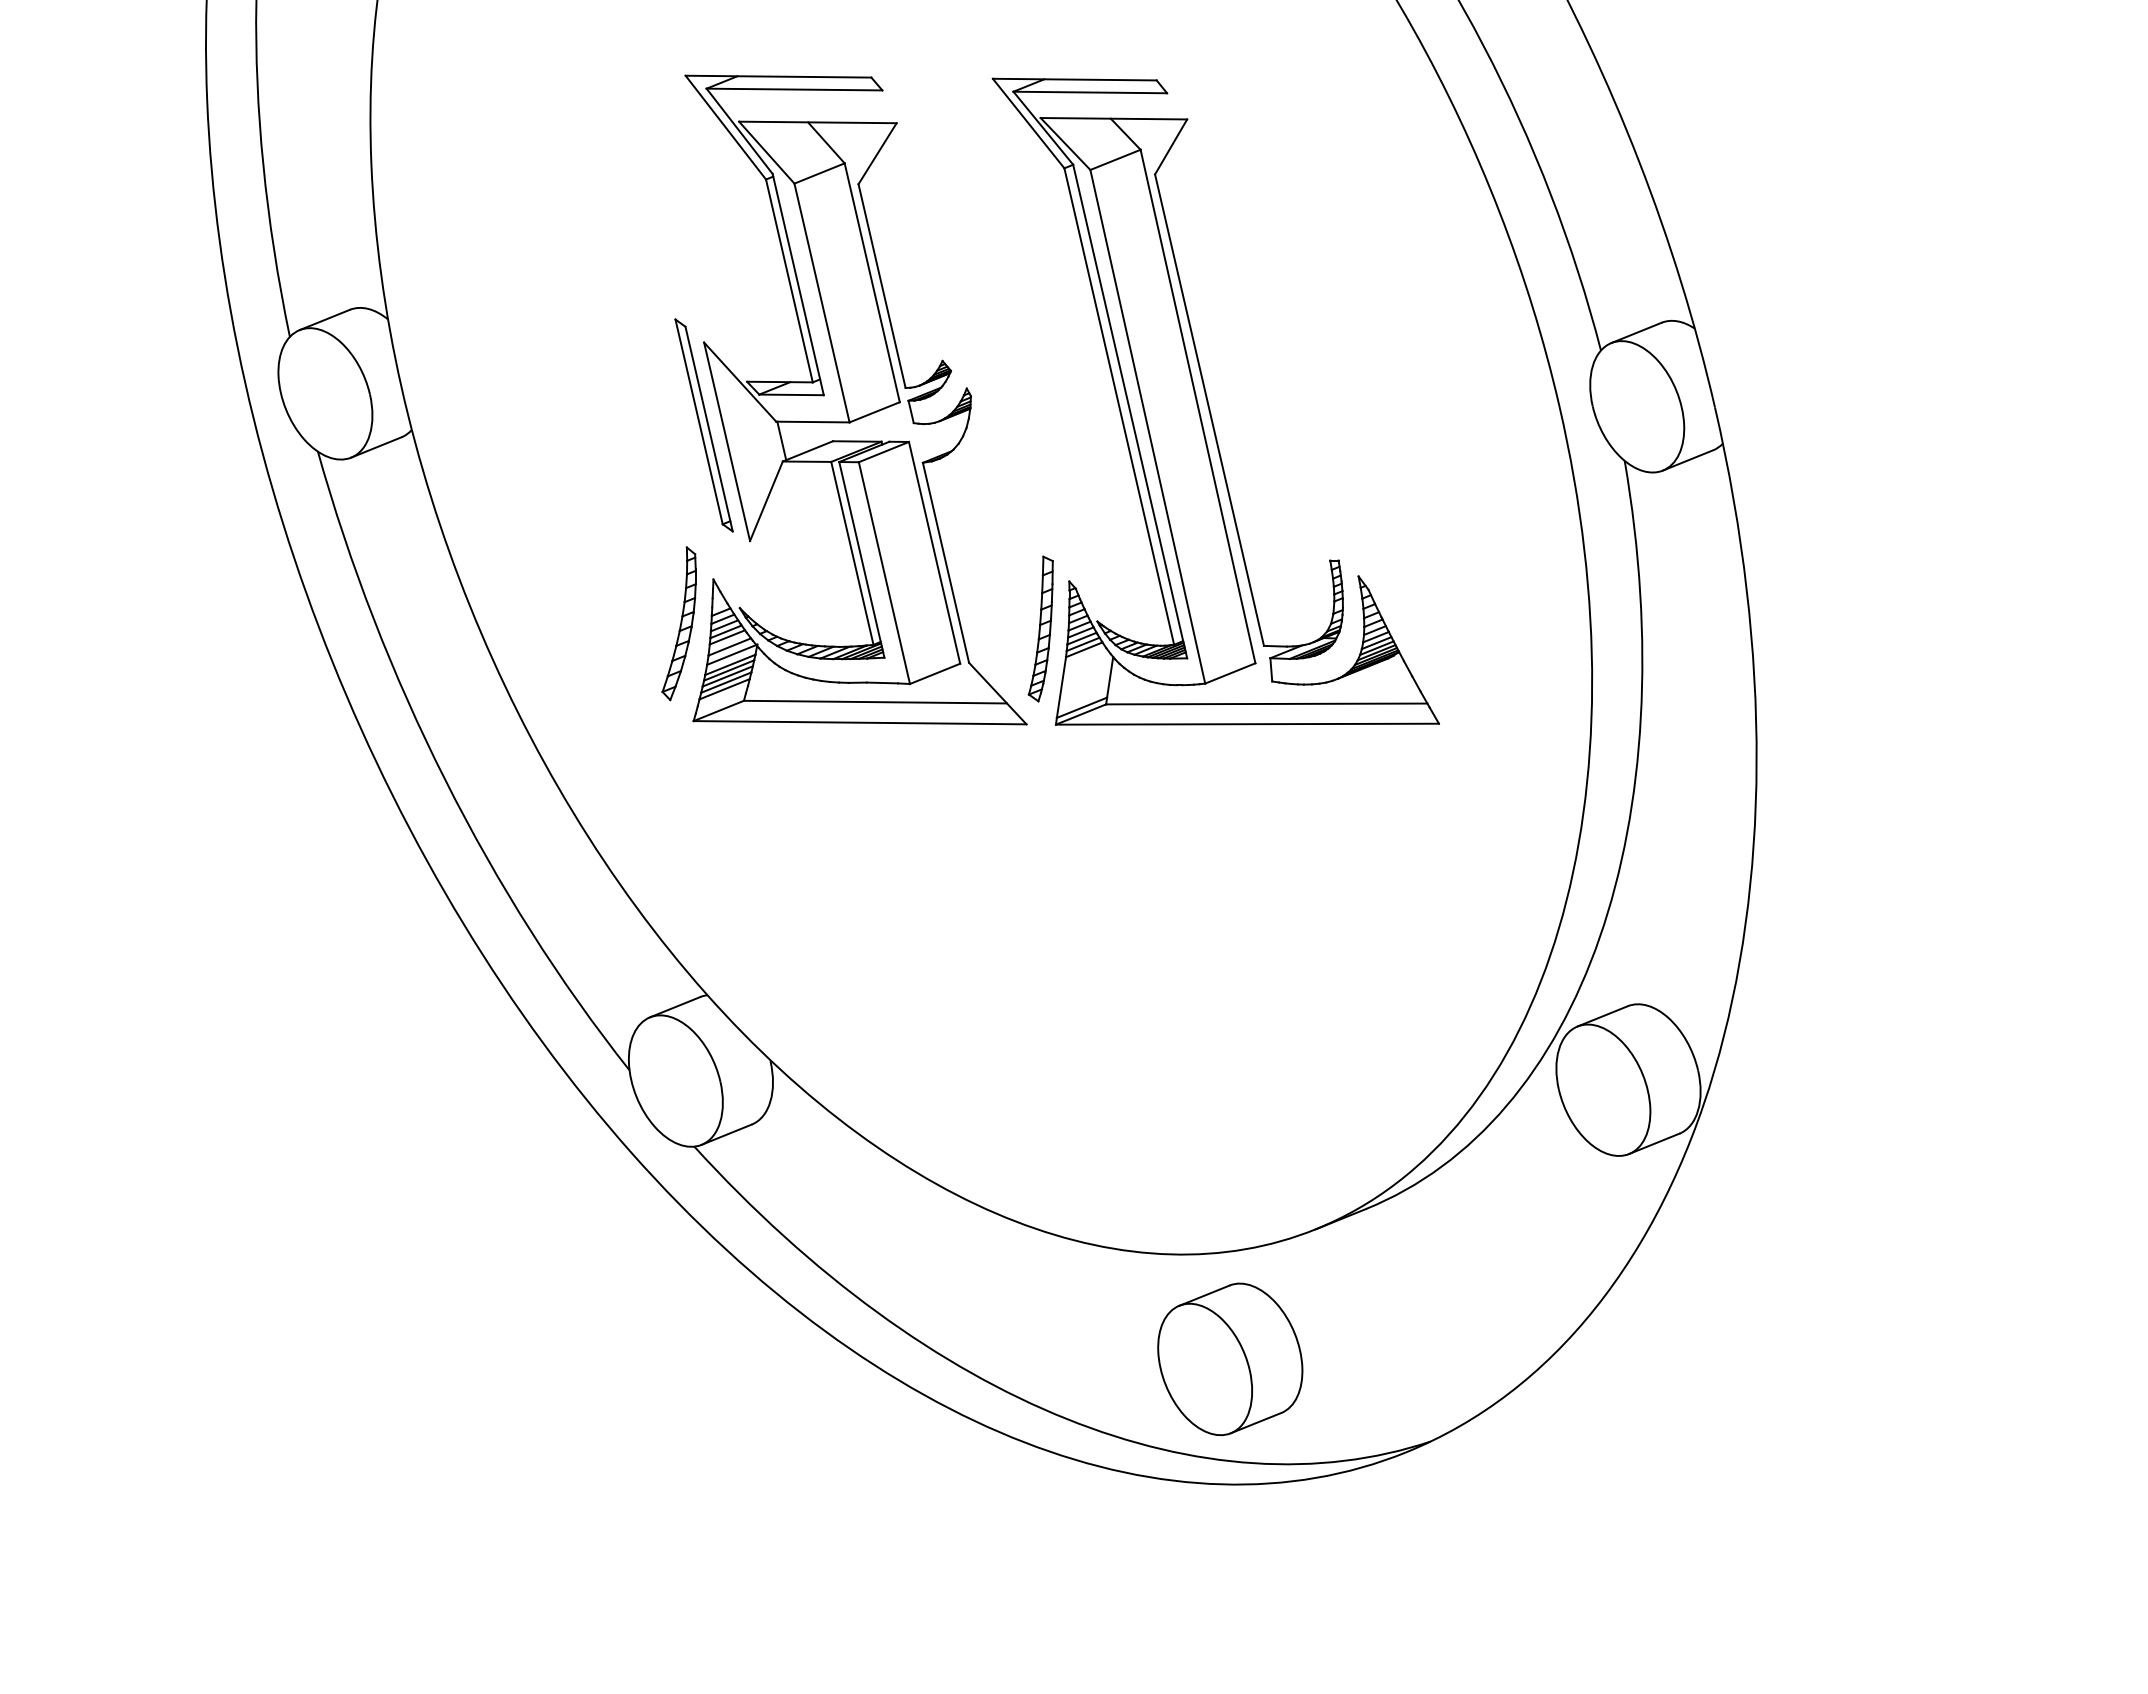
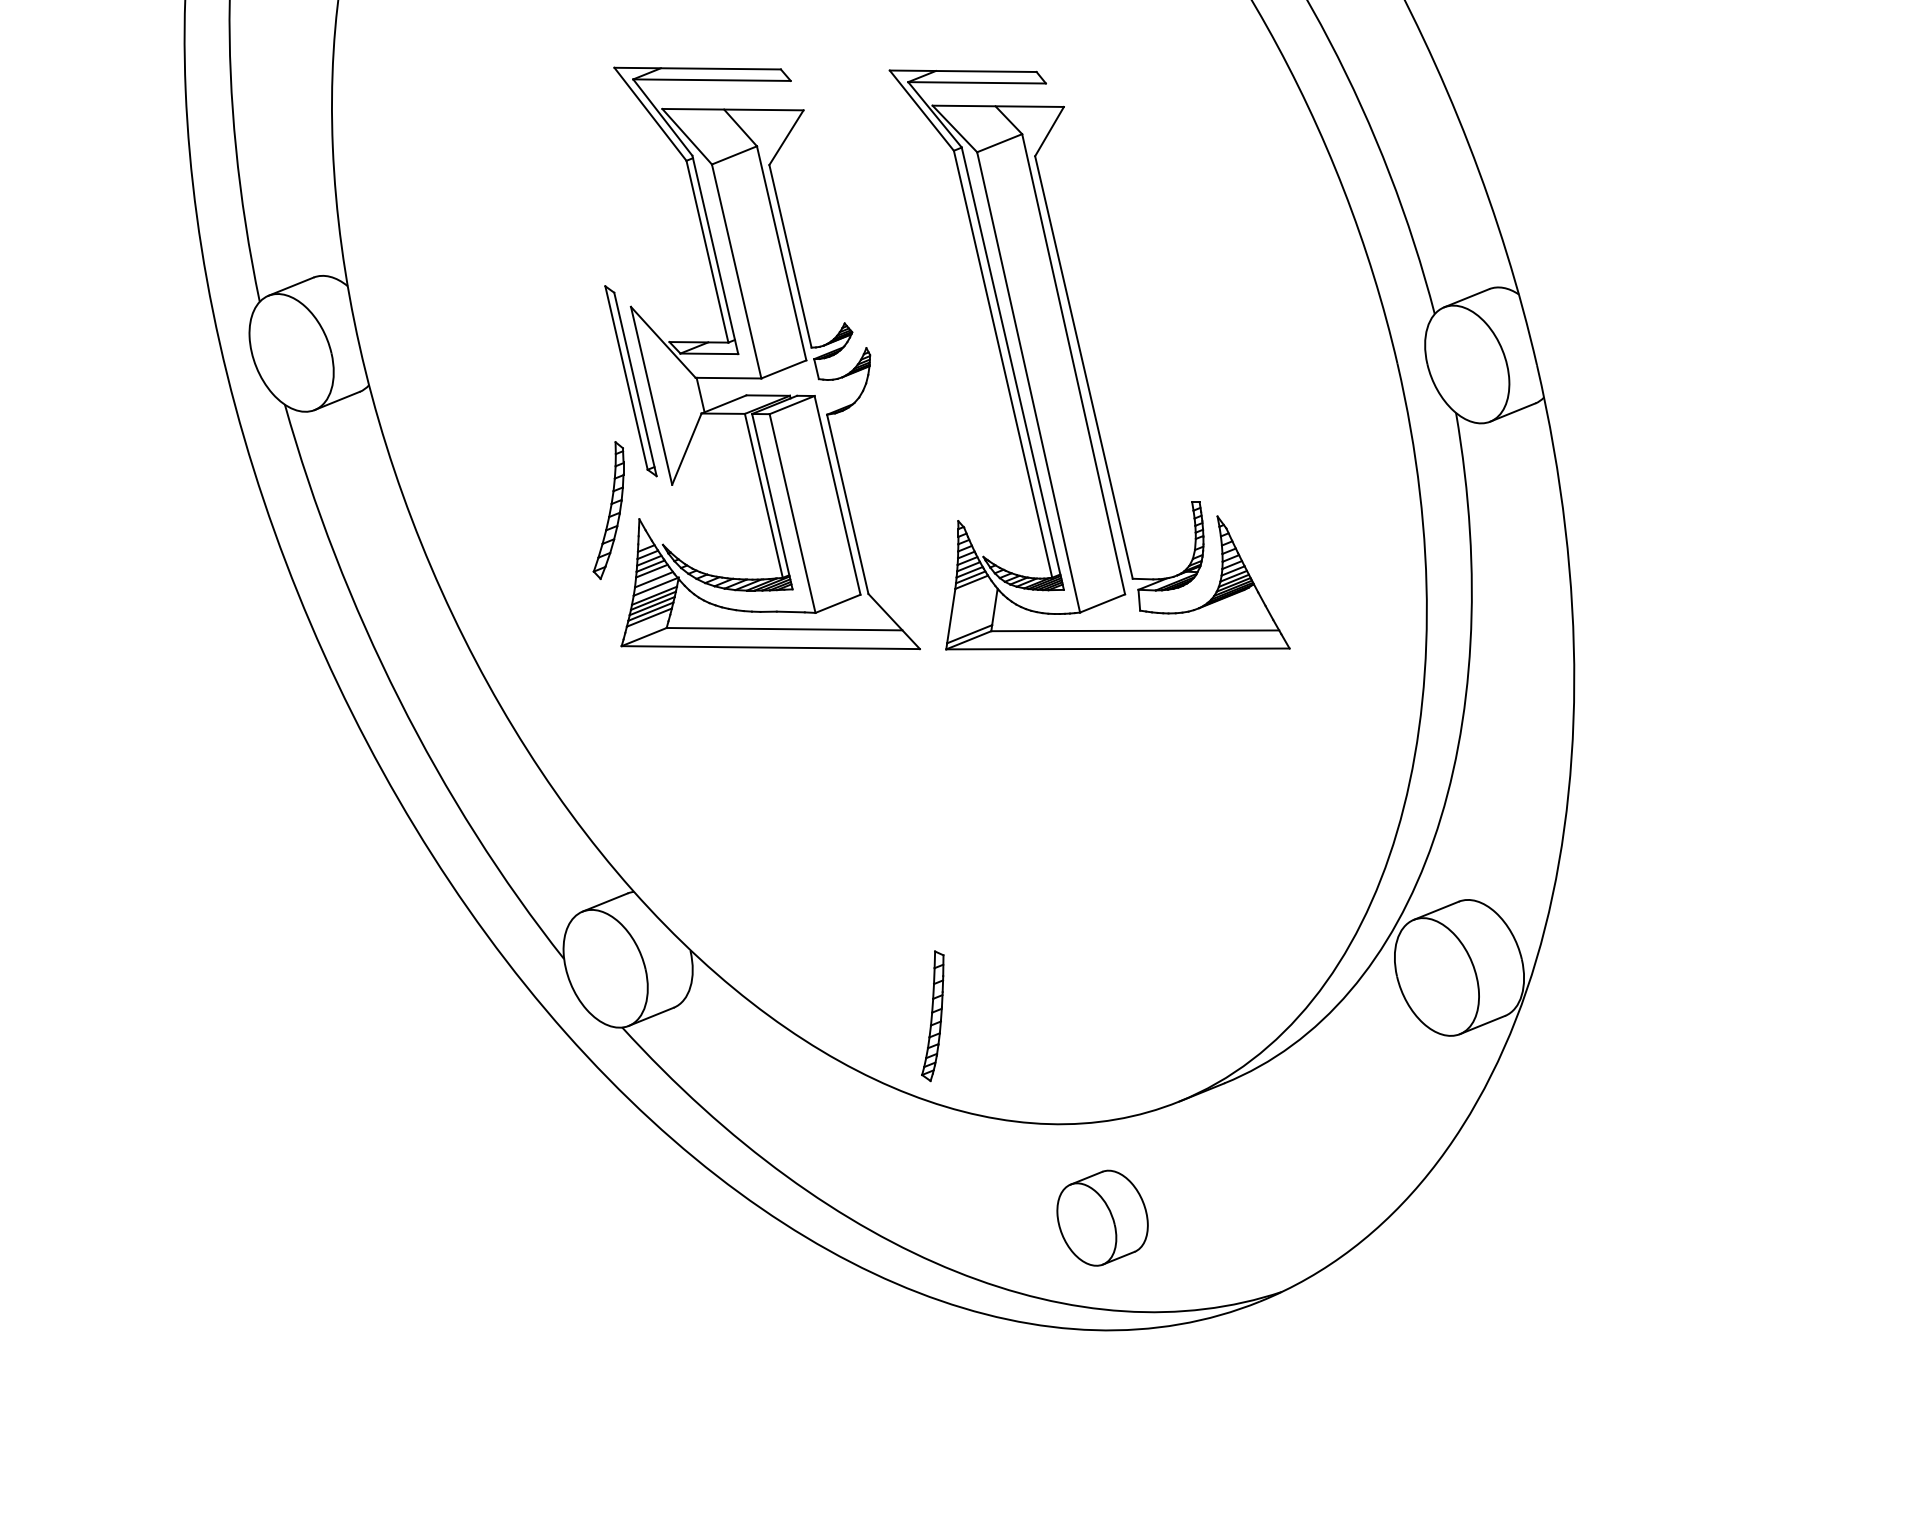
part: (678, 623) -> (608, 510), moved
part: (1040, 628) -> (932, 1015), moved
part: (1230, 1359) -> (1102, 1218), size x0.7

